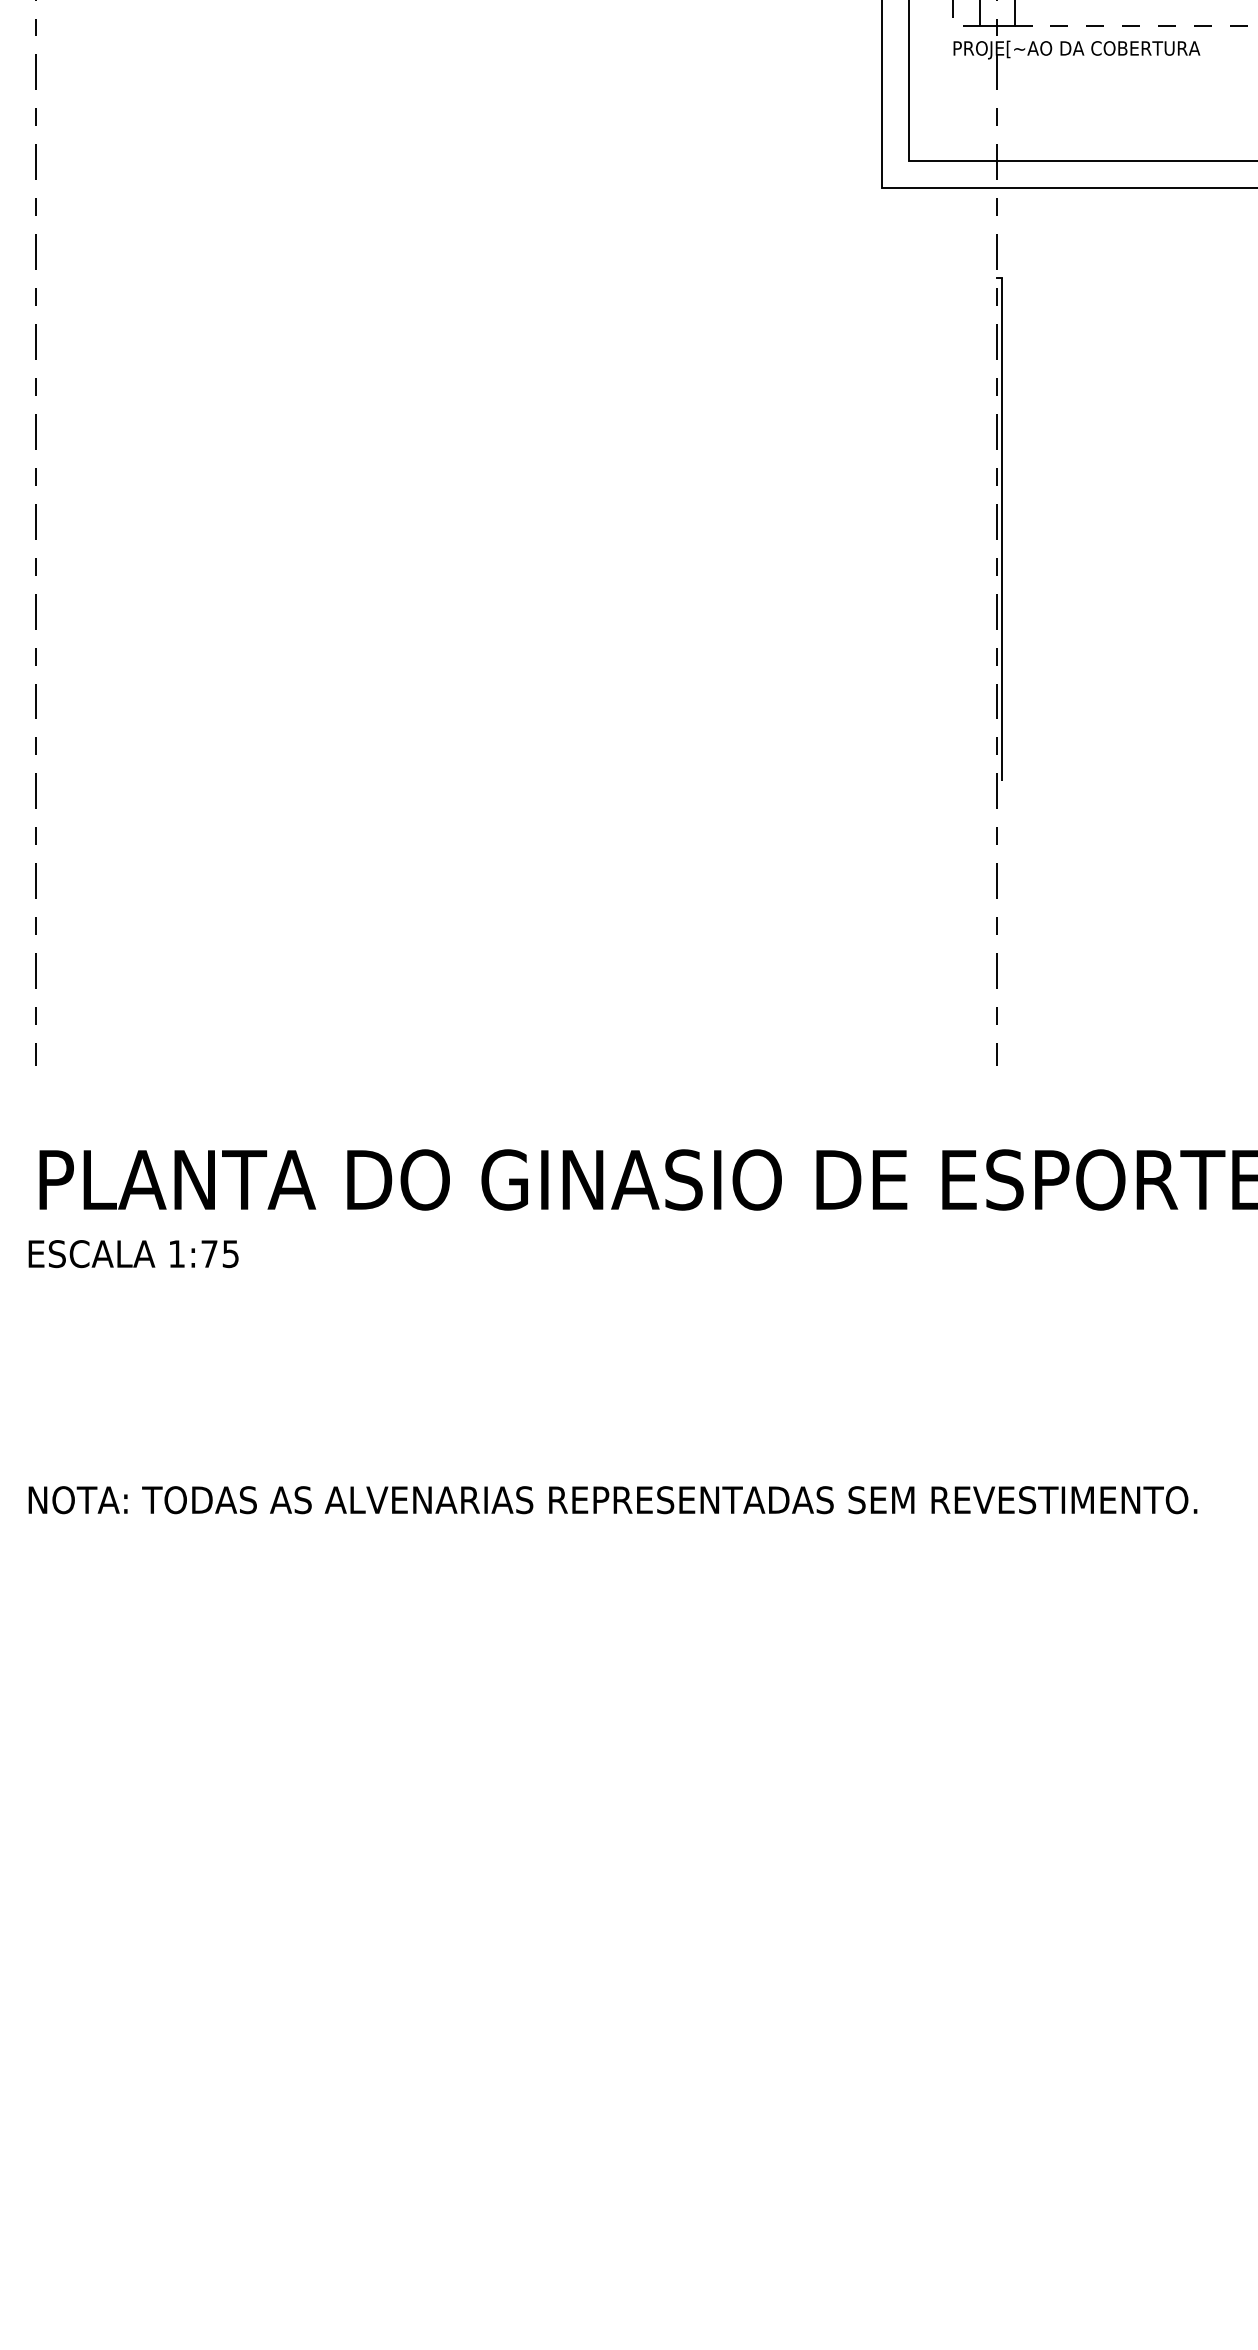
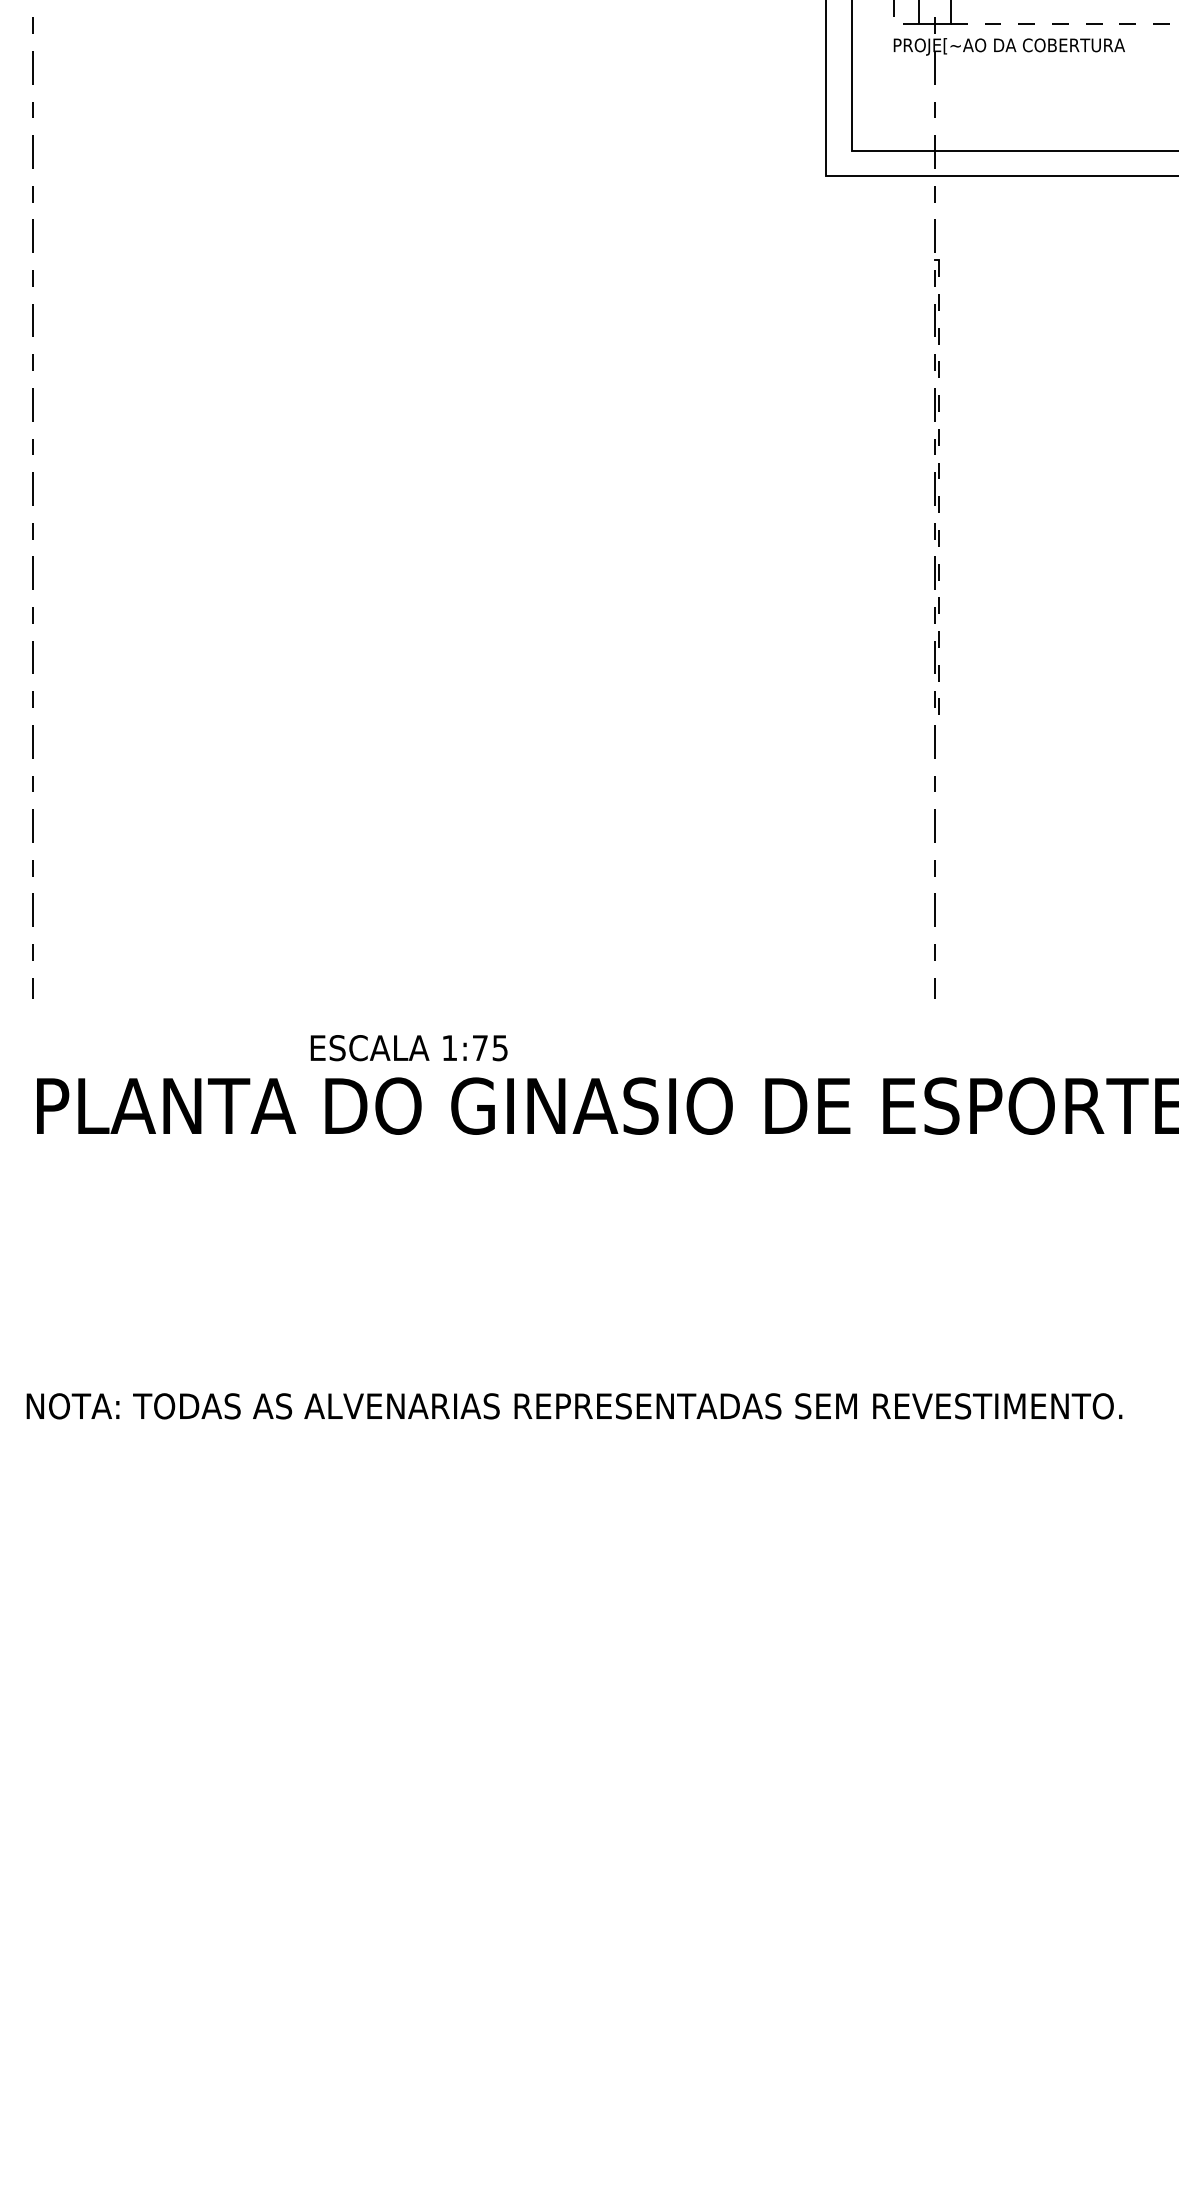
line: (1001, 529) -> (938, 496), solid -> dashed
text: (133, 1254) -> (409, 1048), moved

